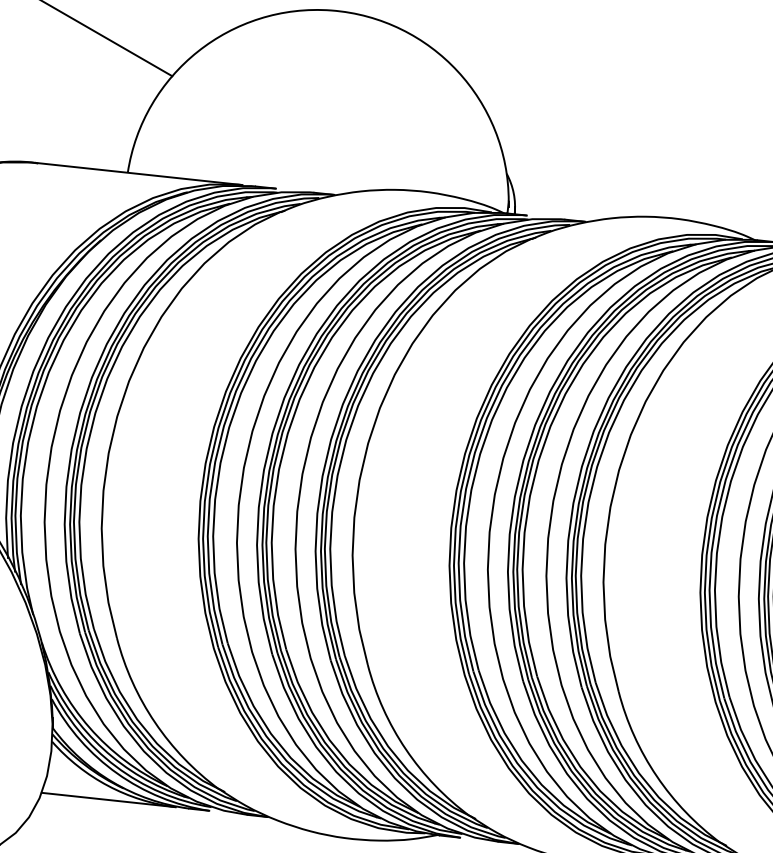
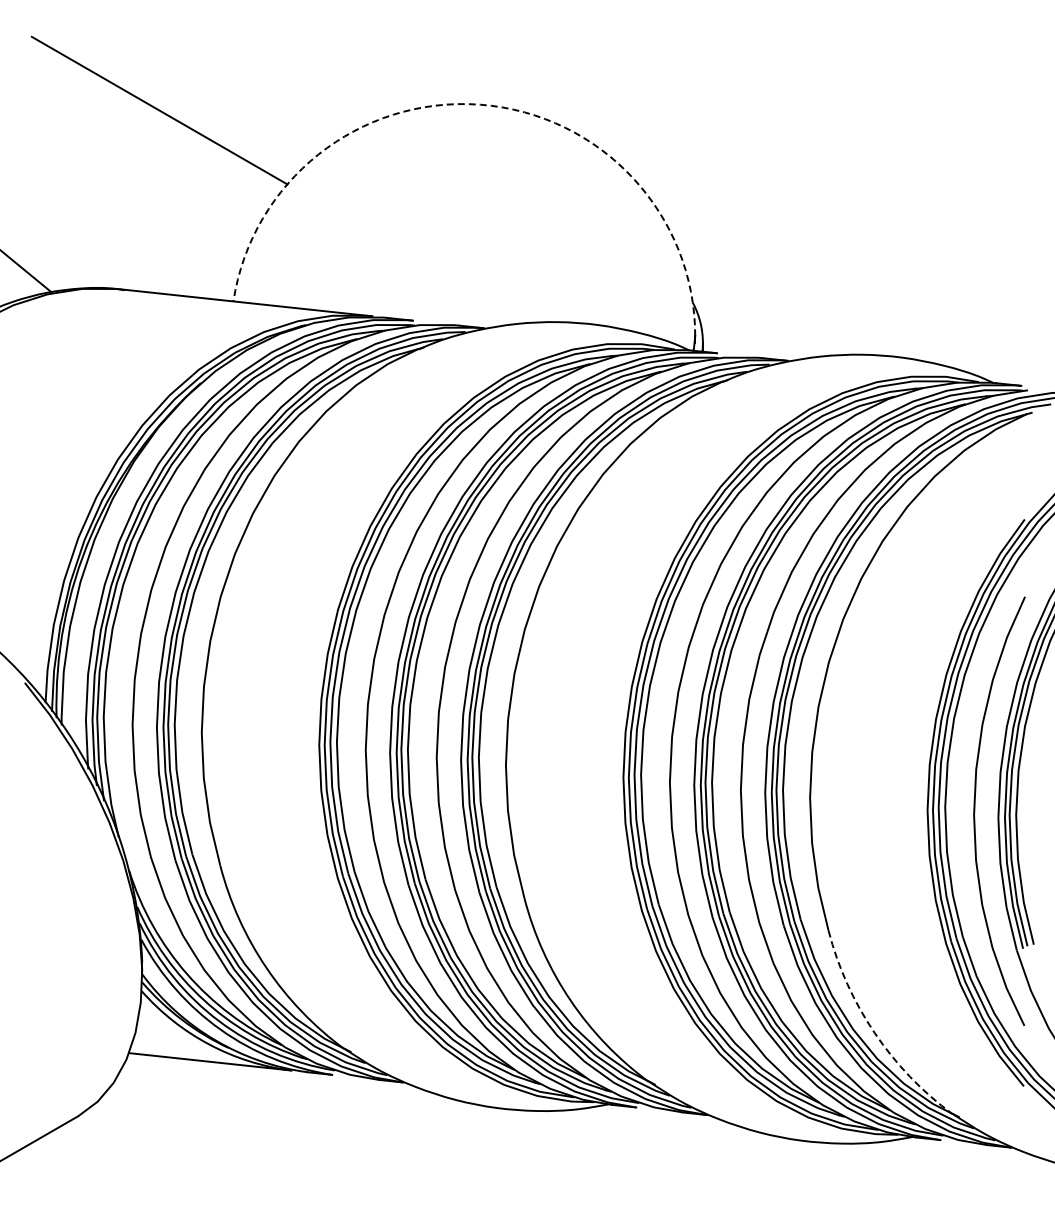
arc: (331, 10) -> (480, 104), solid -> dashed
arc: (656, 776) -> (874, 1033), solid -> dashed

